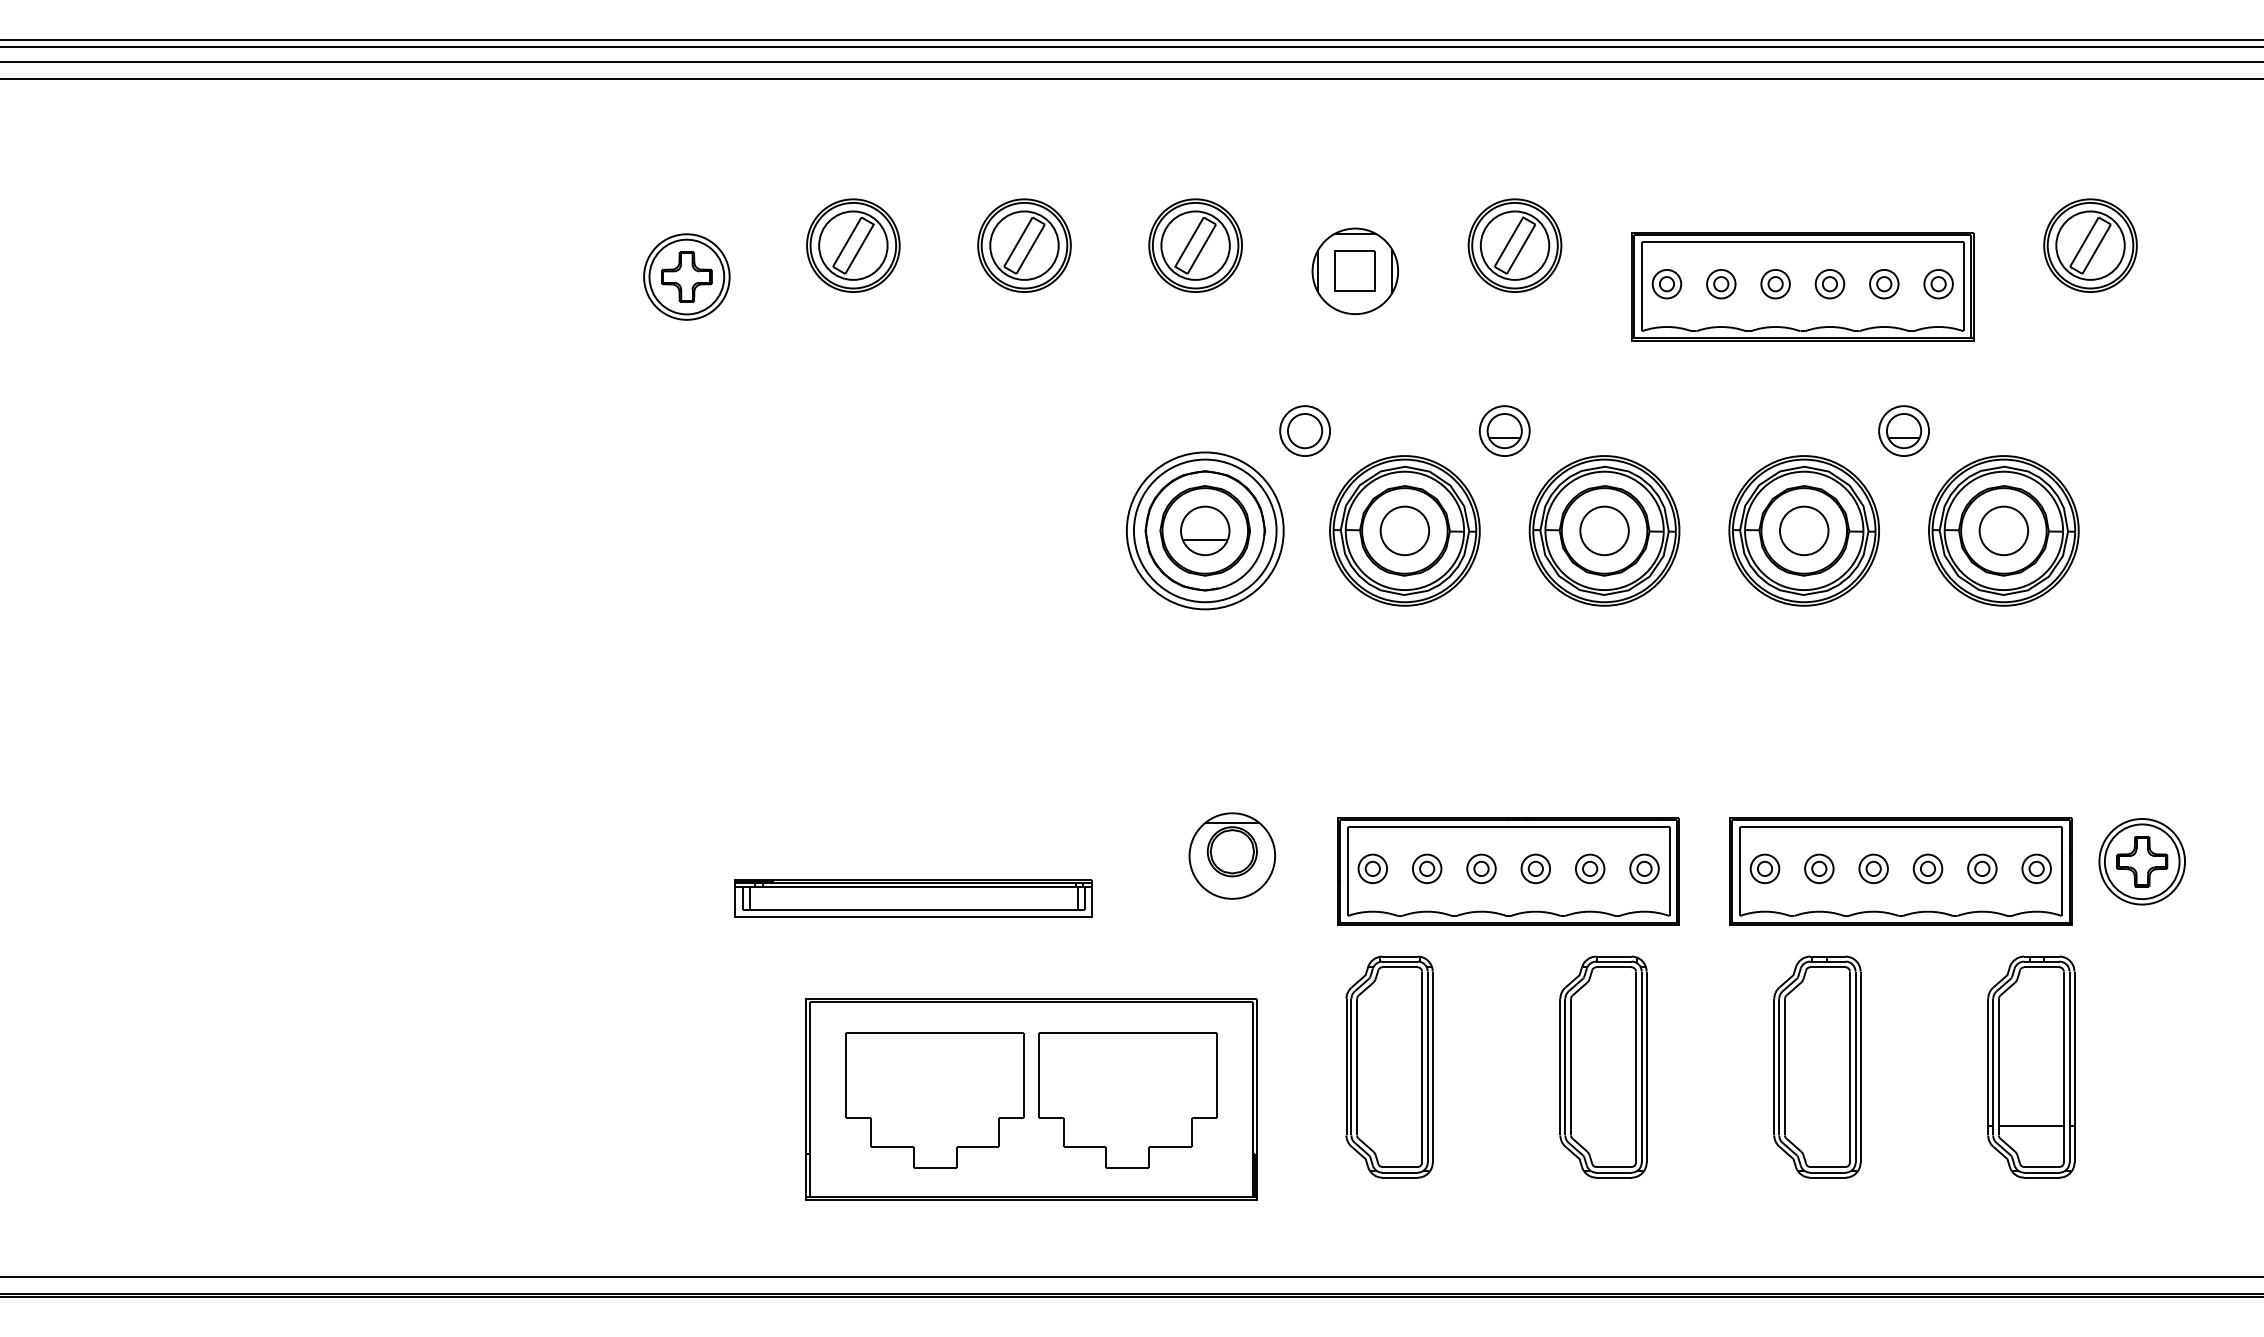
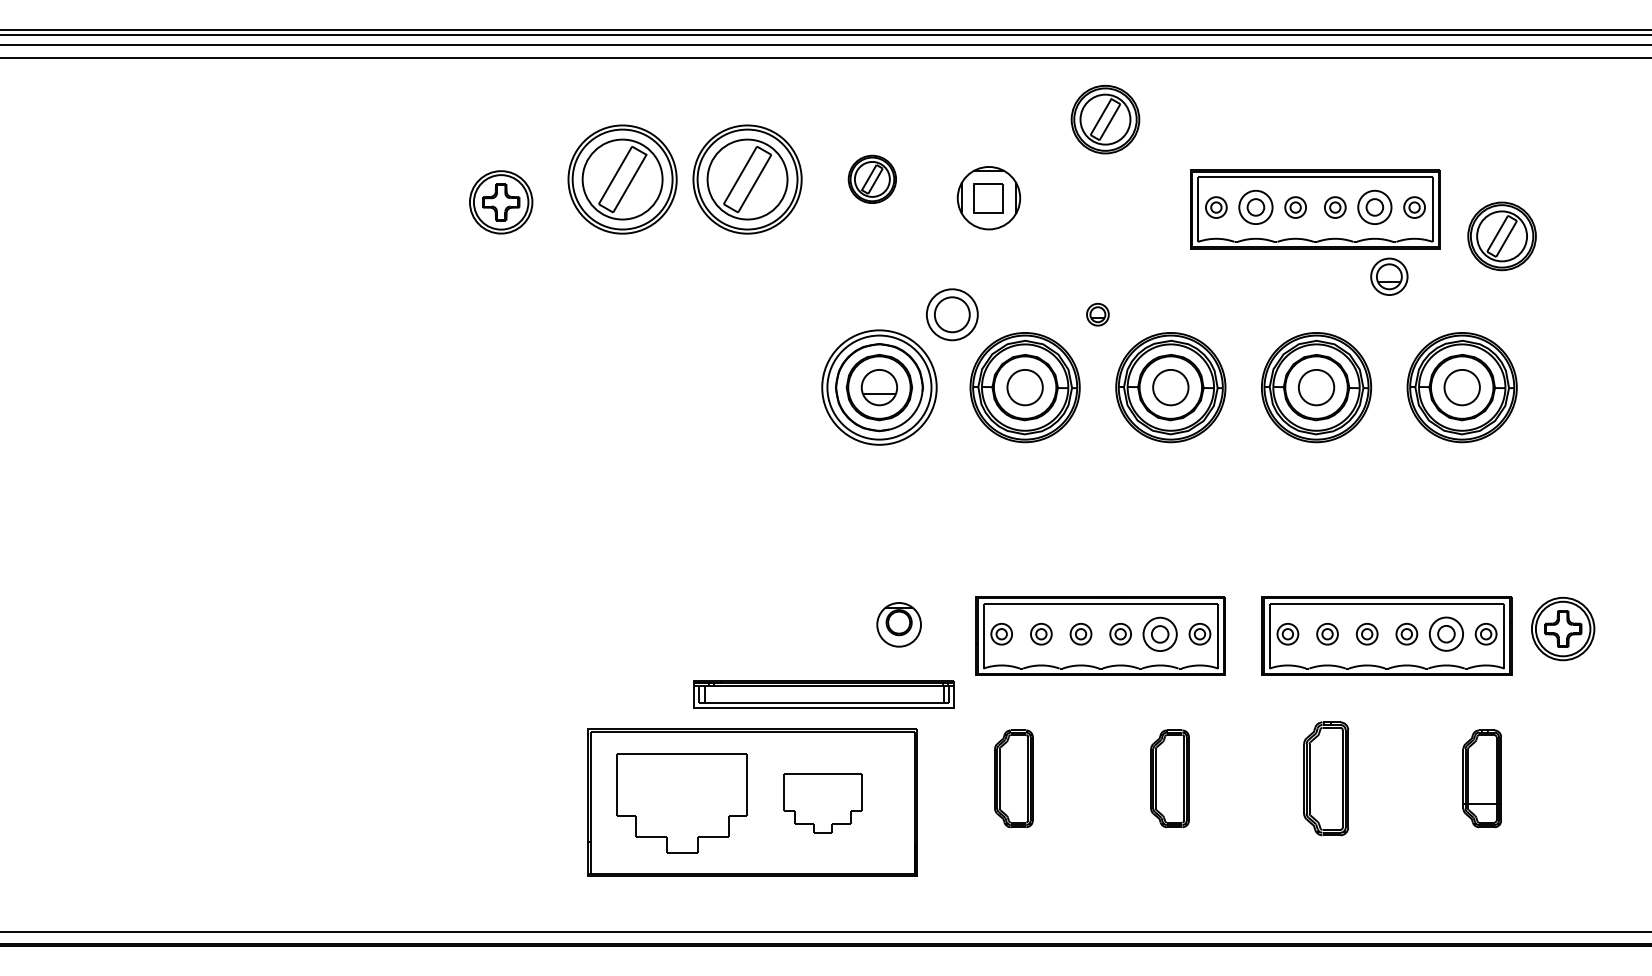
part: (853, 245) -> (622, 179), size x1.6
part: (1024, 245) -> (747, 179), size x1.6
part: (1195, 245) -> (872, 179), size x0.7
part: (1514, 245) -> (1105, 119), moved
part: (2090, 245) -> (1502, 236), moved
part: (1721, 284) -> (1256, 207), size x1.6
part: (1884, 284) -> (1375, 207), size x1.6
part: (1304, 430) -> (951, 314), size x1.4
part: (1504, 430) -> (1097, 314), size x0.6
part: (1903, 430) -> (1388, 276), moved
part: (1231, 855) -> (898, 624), size x0.7
part: (1590, 868) -> (1160, 633), size x1.6
part: (1982, 868) -> (1446, 633), size x1.6
part: (913, 898) -> (824, 694), moved
part: (1389, 1066) -> (1013, 778), size x0.6
part: (1603, 1066) -> (1170, 778), size x0.6
part: (1817, 1066) -> (1326, 778), size x0.7
part: (2031, 1066) -> (1482, 778), size x0.6
part: (1127, 1100) -> (822, 803), size x0.6

